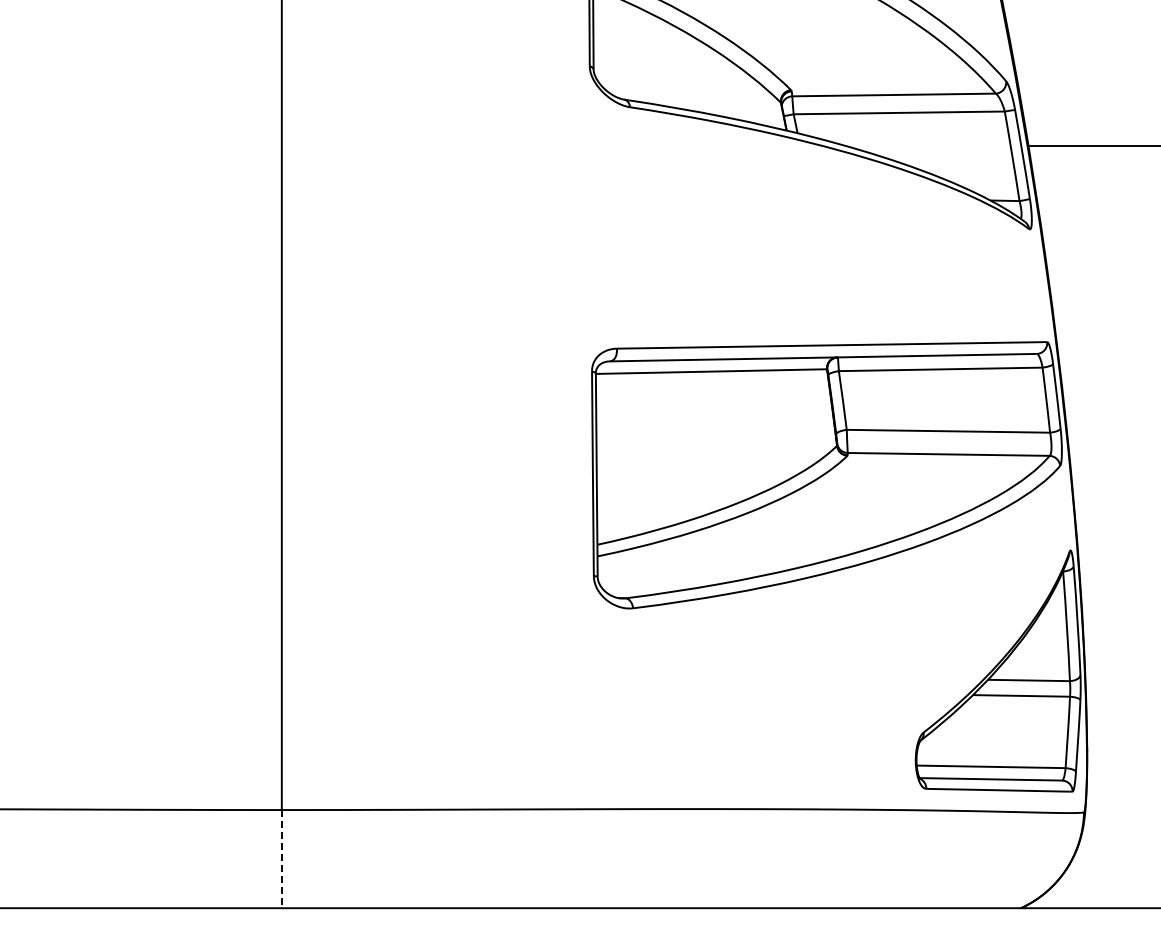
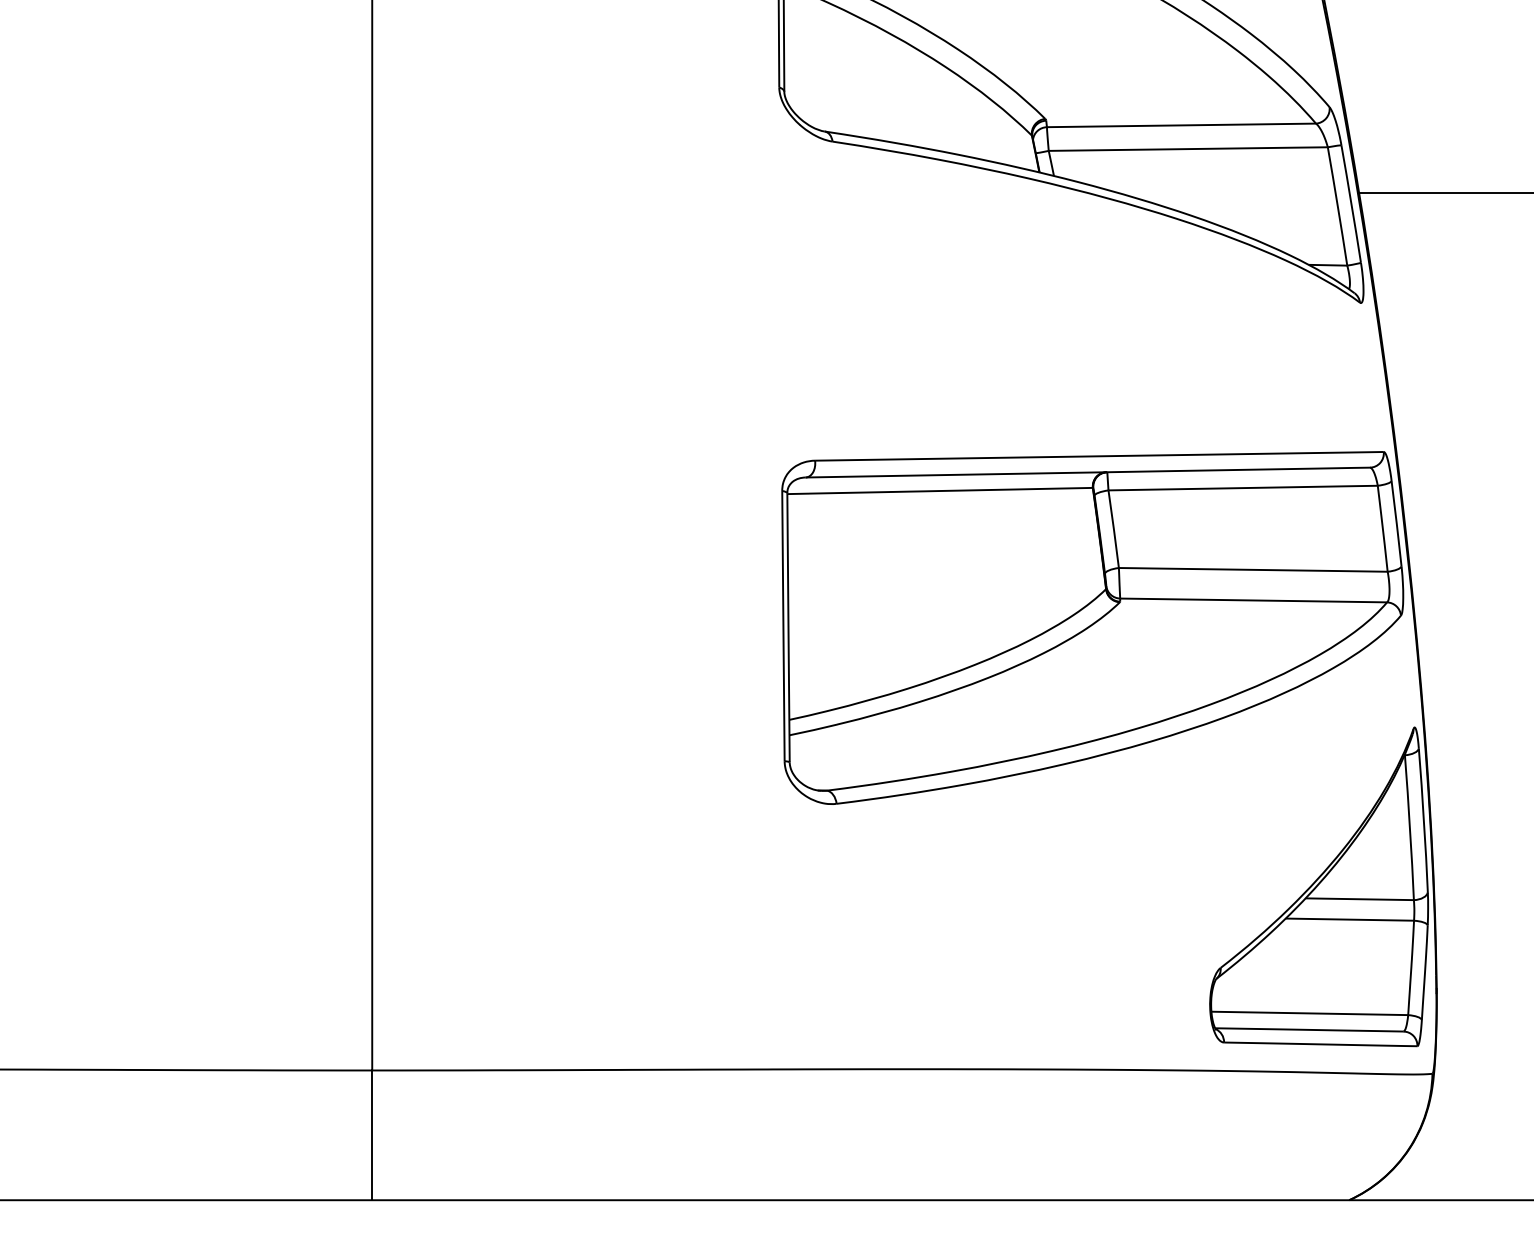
line: (281, 859) -> (371, 1135), dashed -> solid

